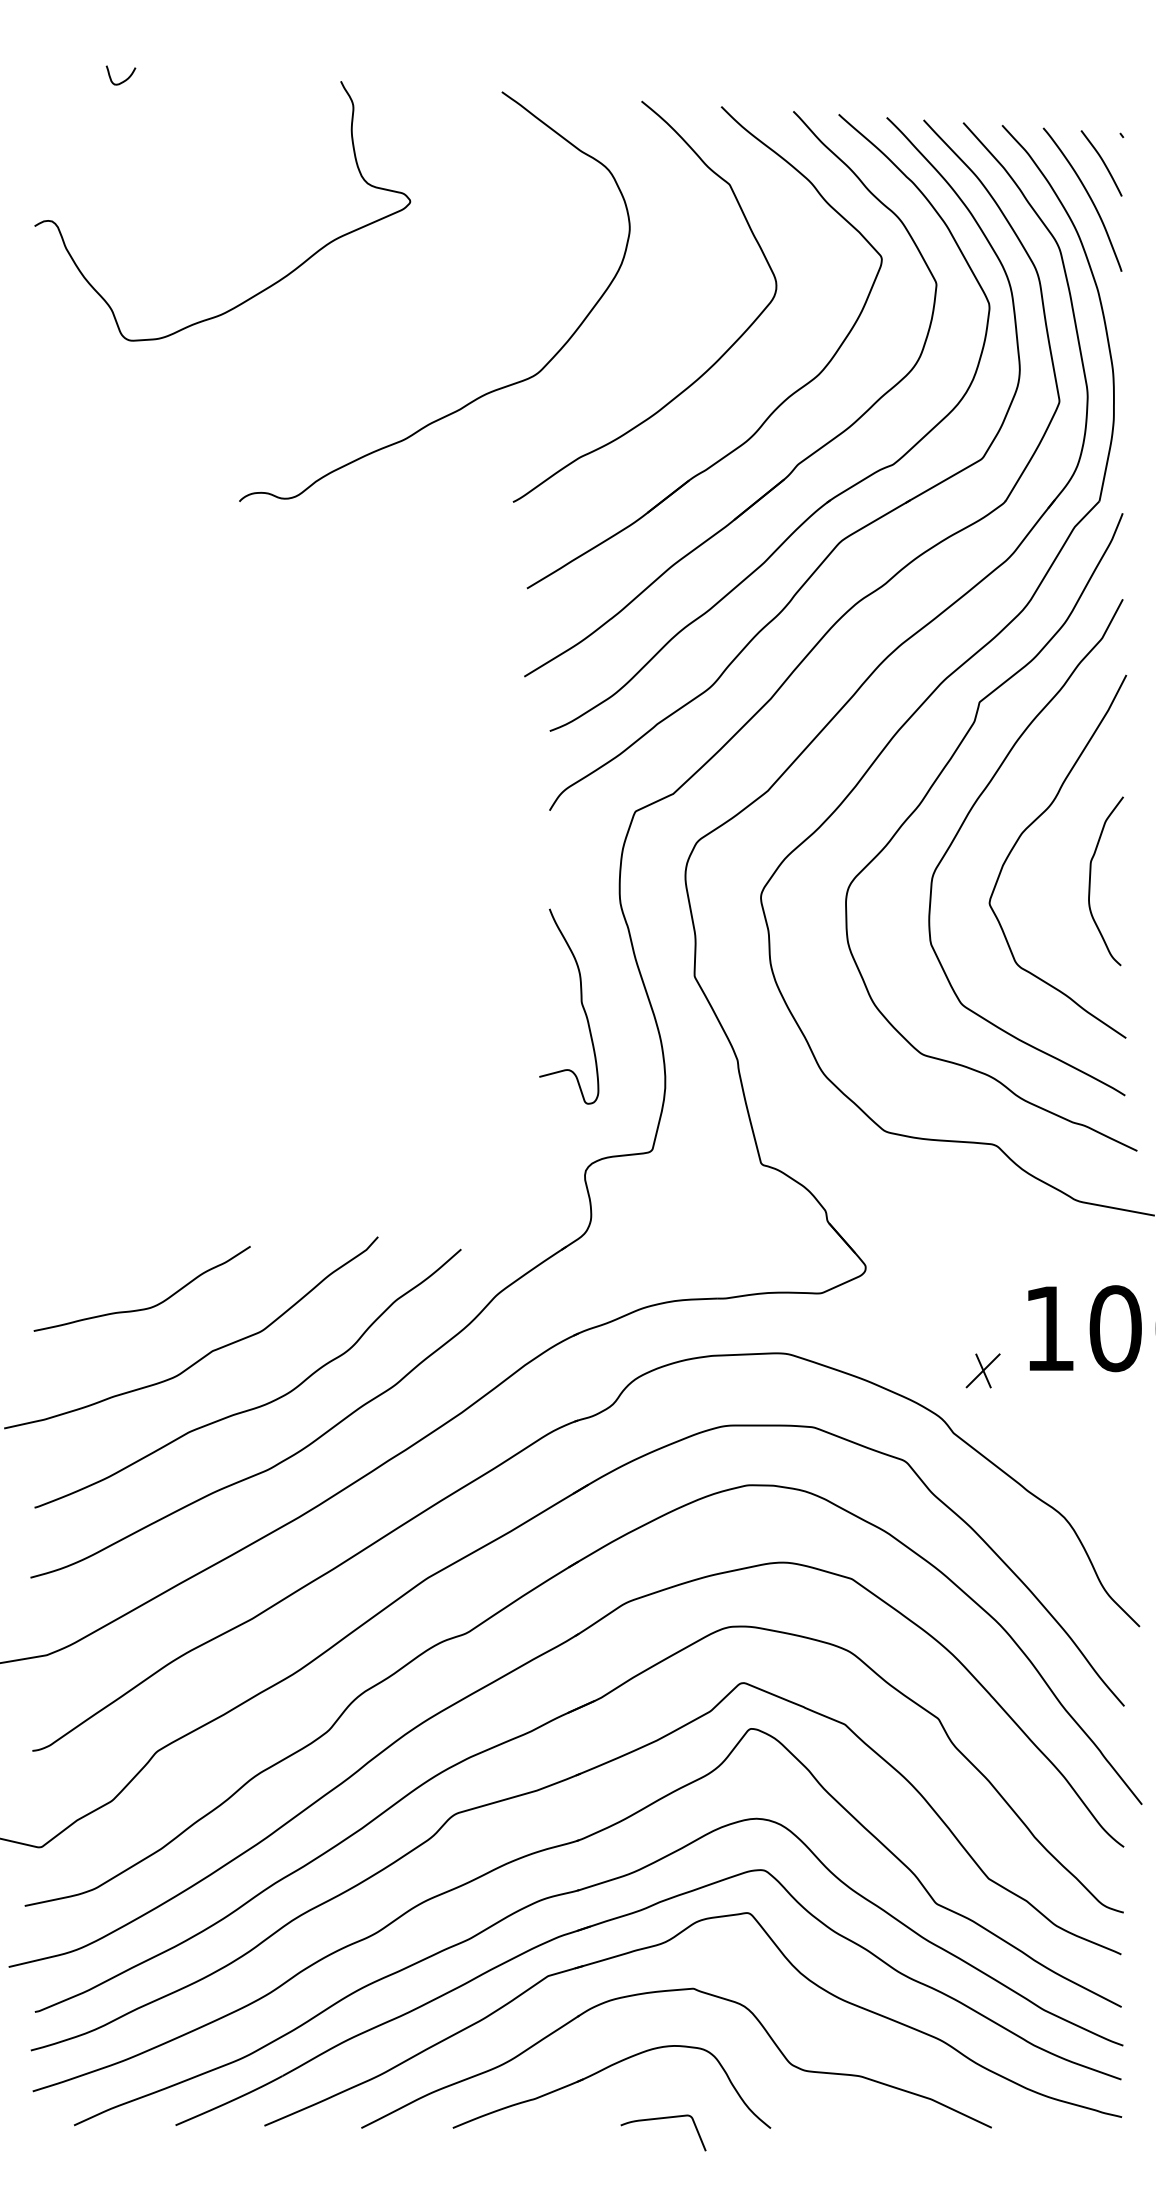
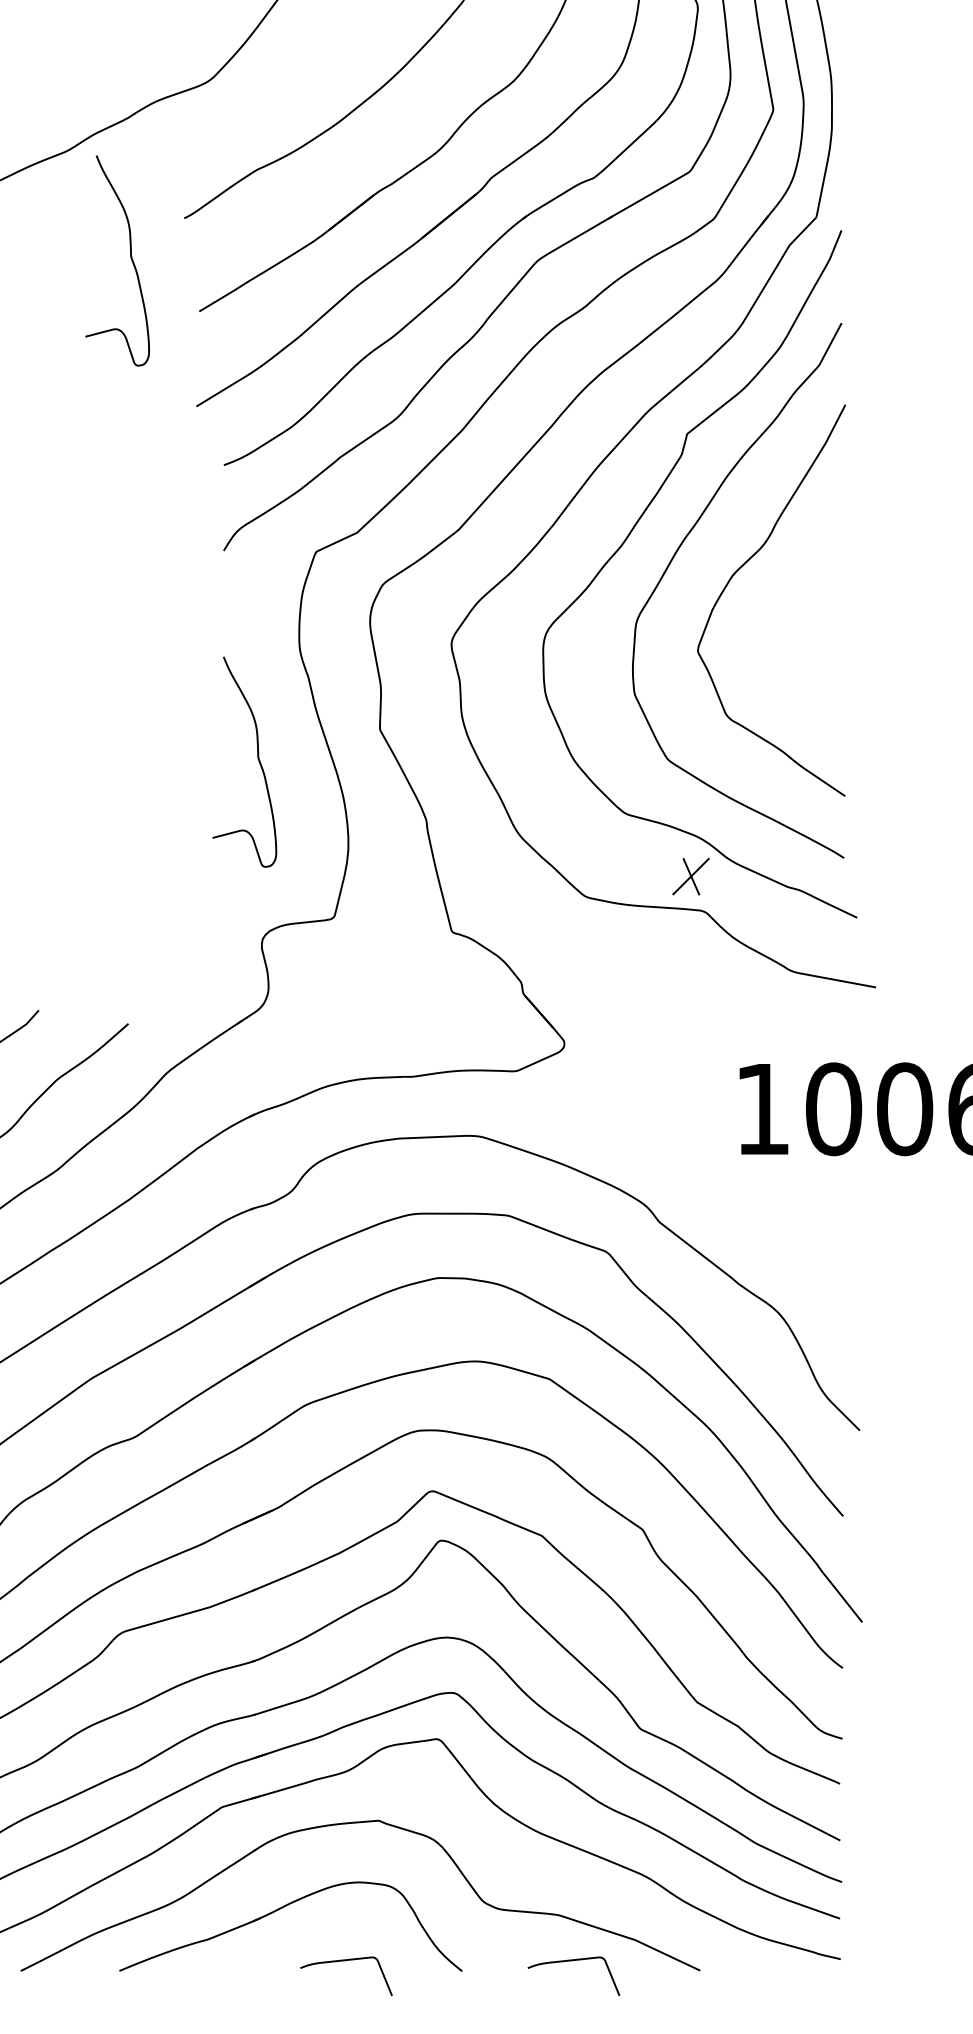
curve: (462, 537) -> (129, 256), added
curve: (1090, 881) -> (806, 627), removed
part: (982, 1370) -> (690, 876), moved
curve: (872, 2119) -> (571, 1961), added

